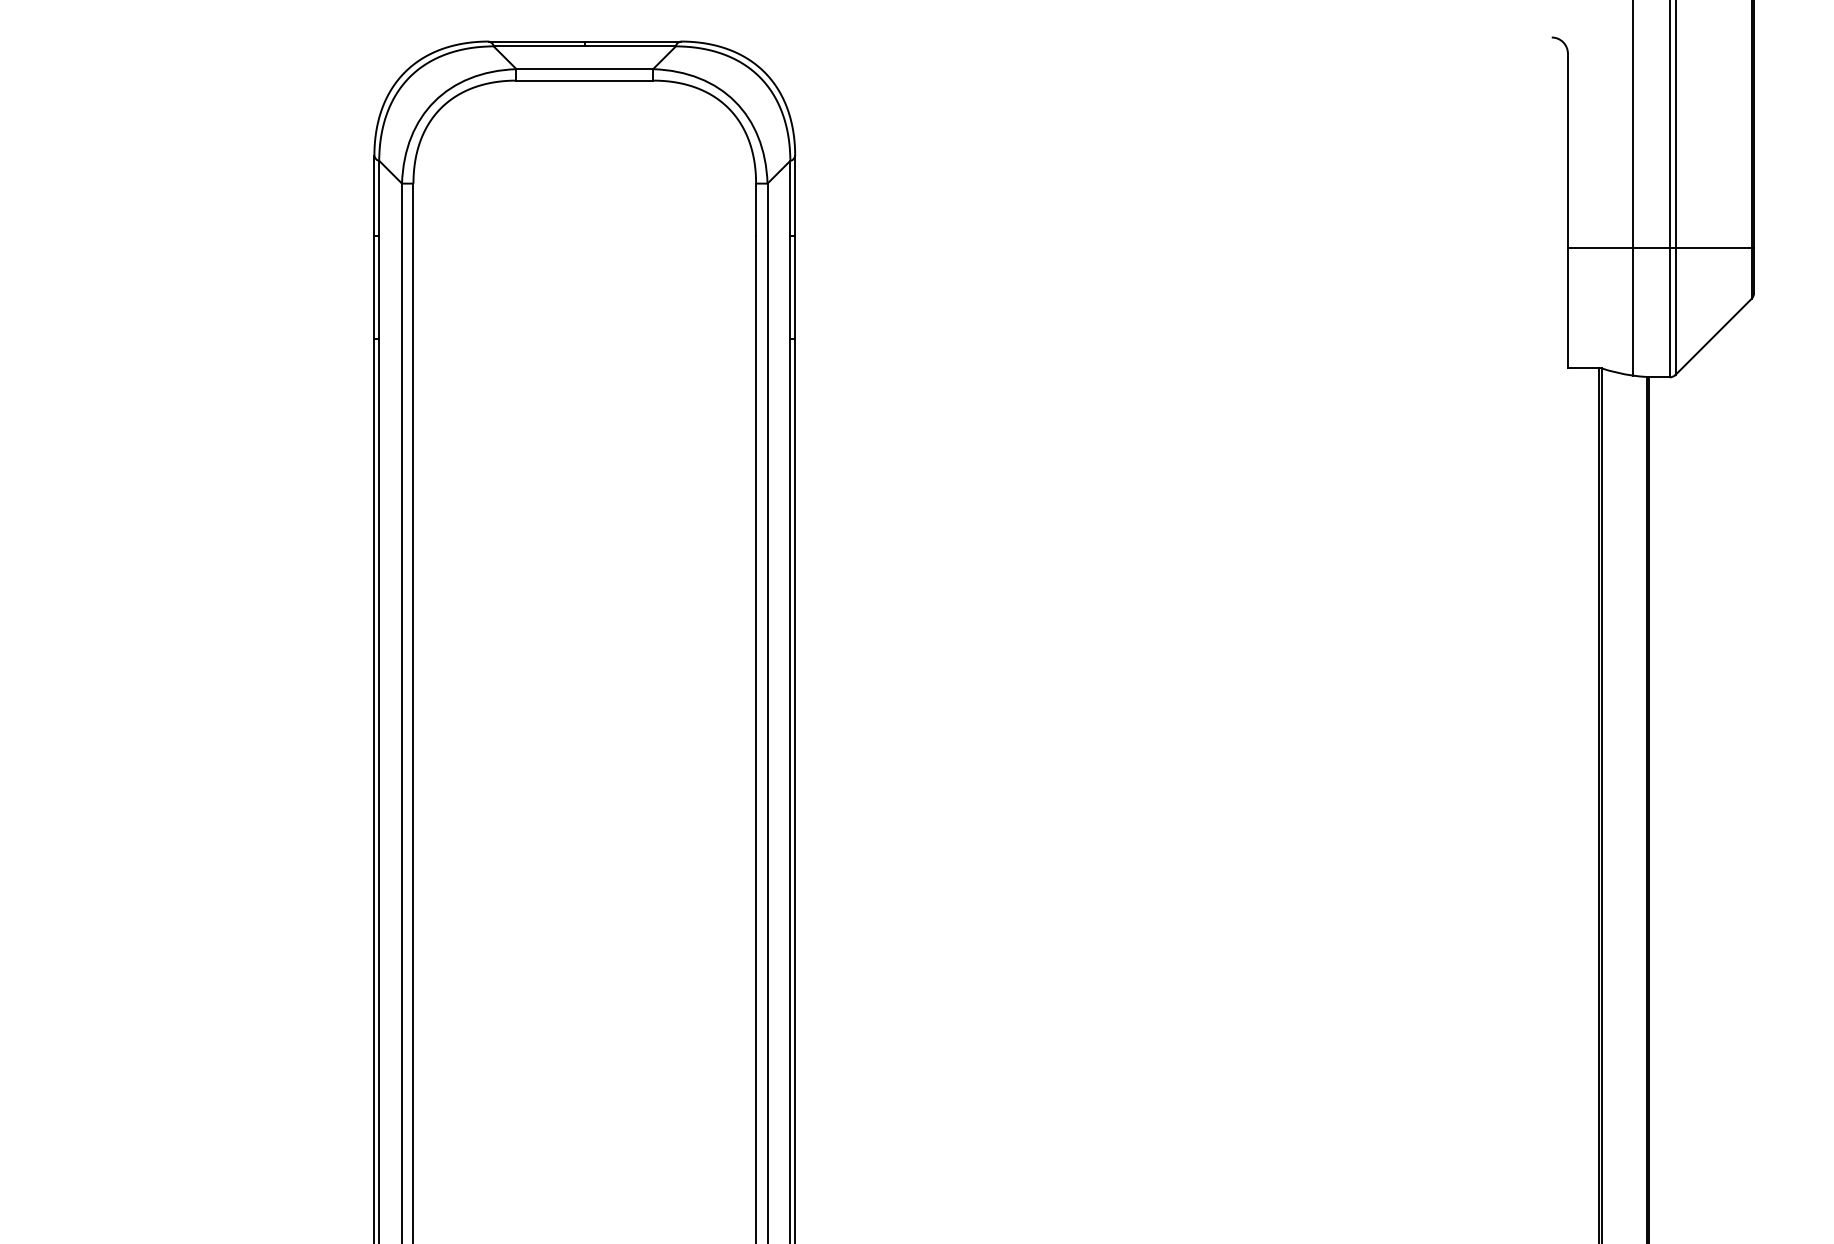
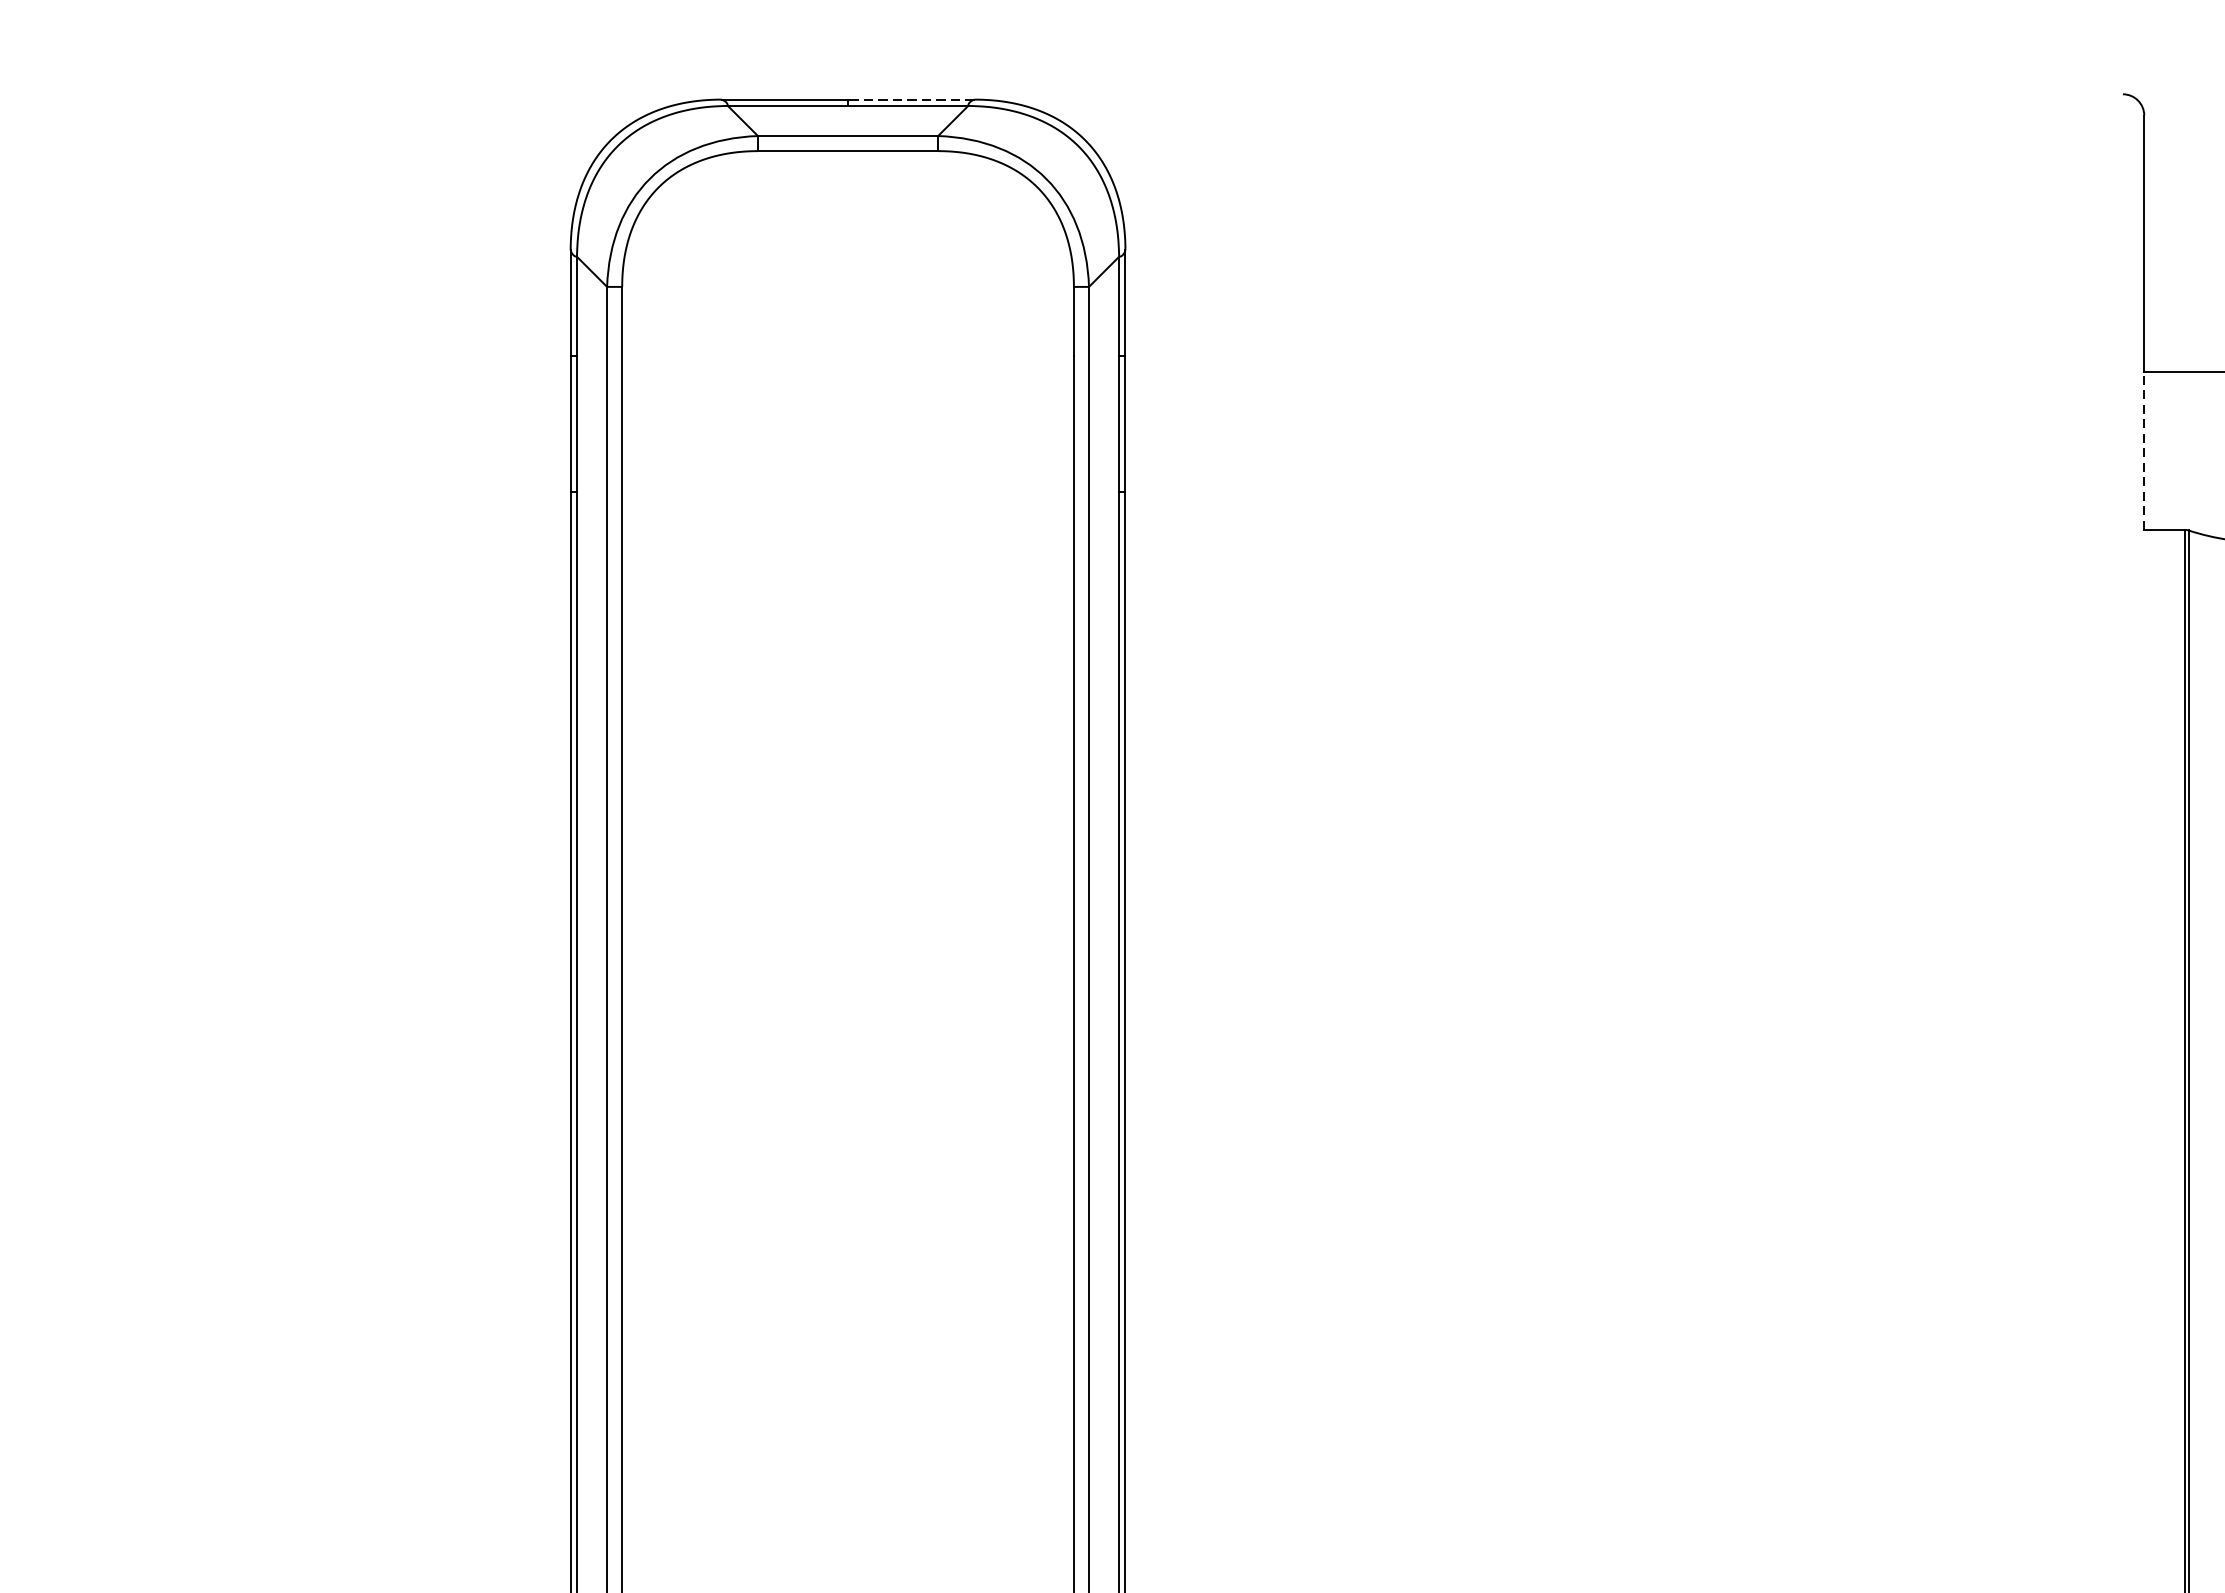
line: (632, 41) -> (910, 99), solid -> dashed
line: (1567, 307) -> (2143, 450), solid -> dashed

